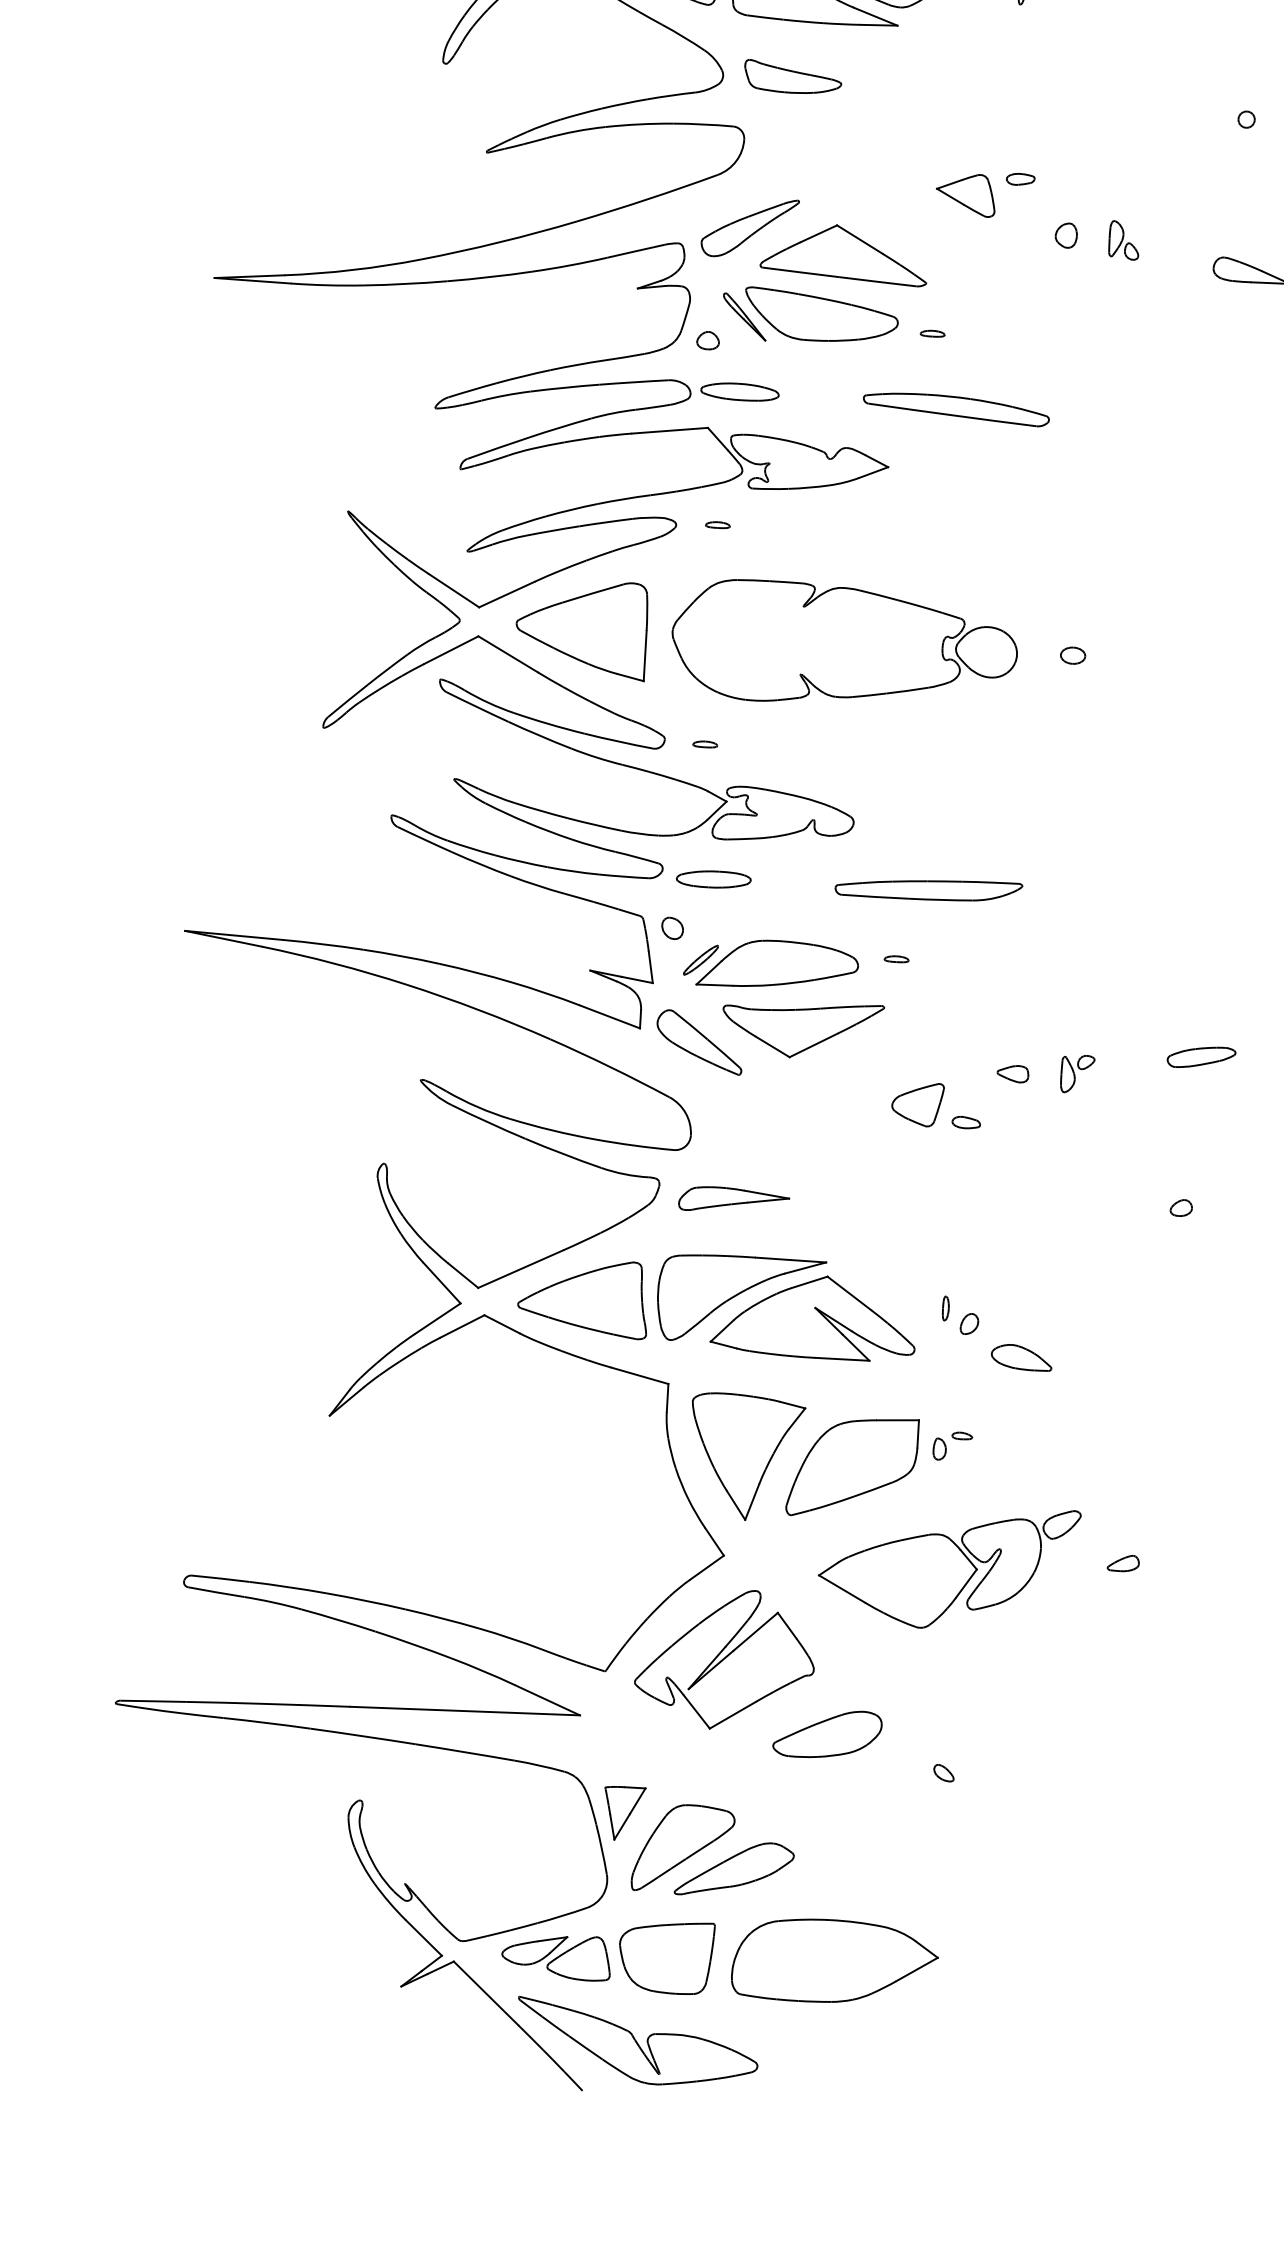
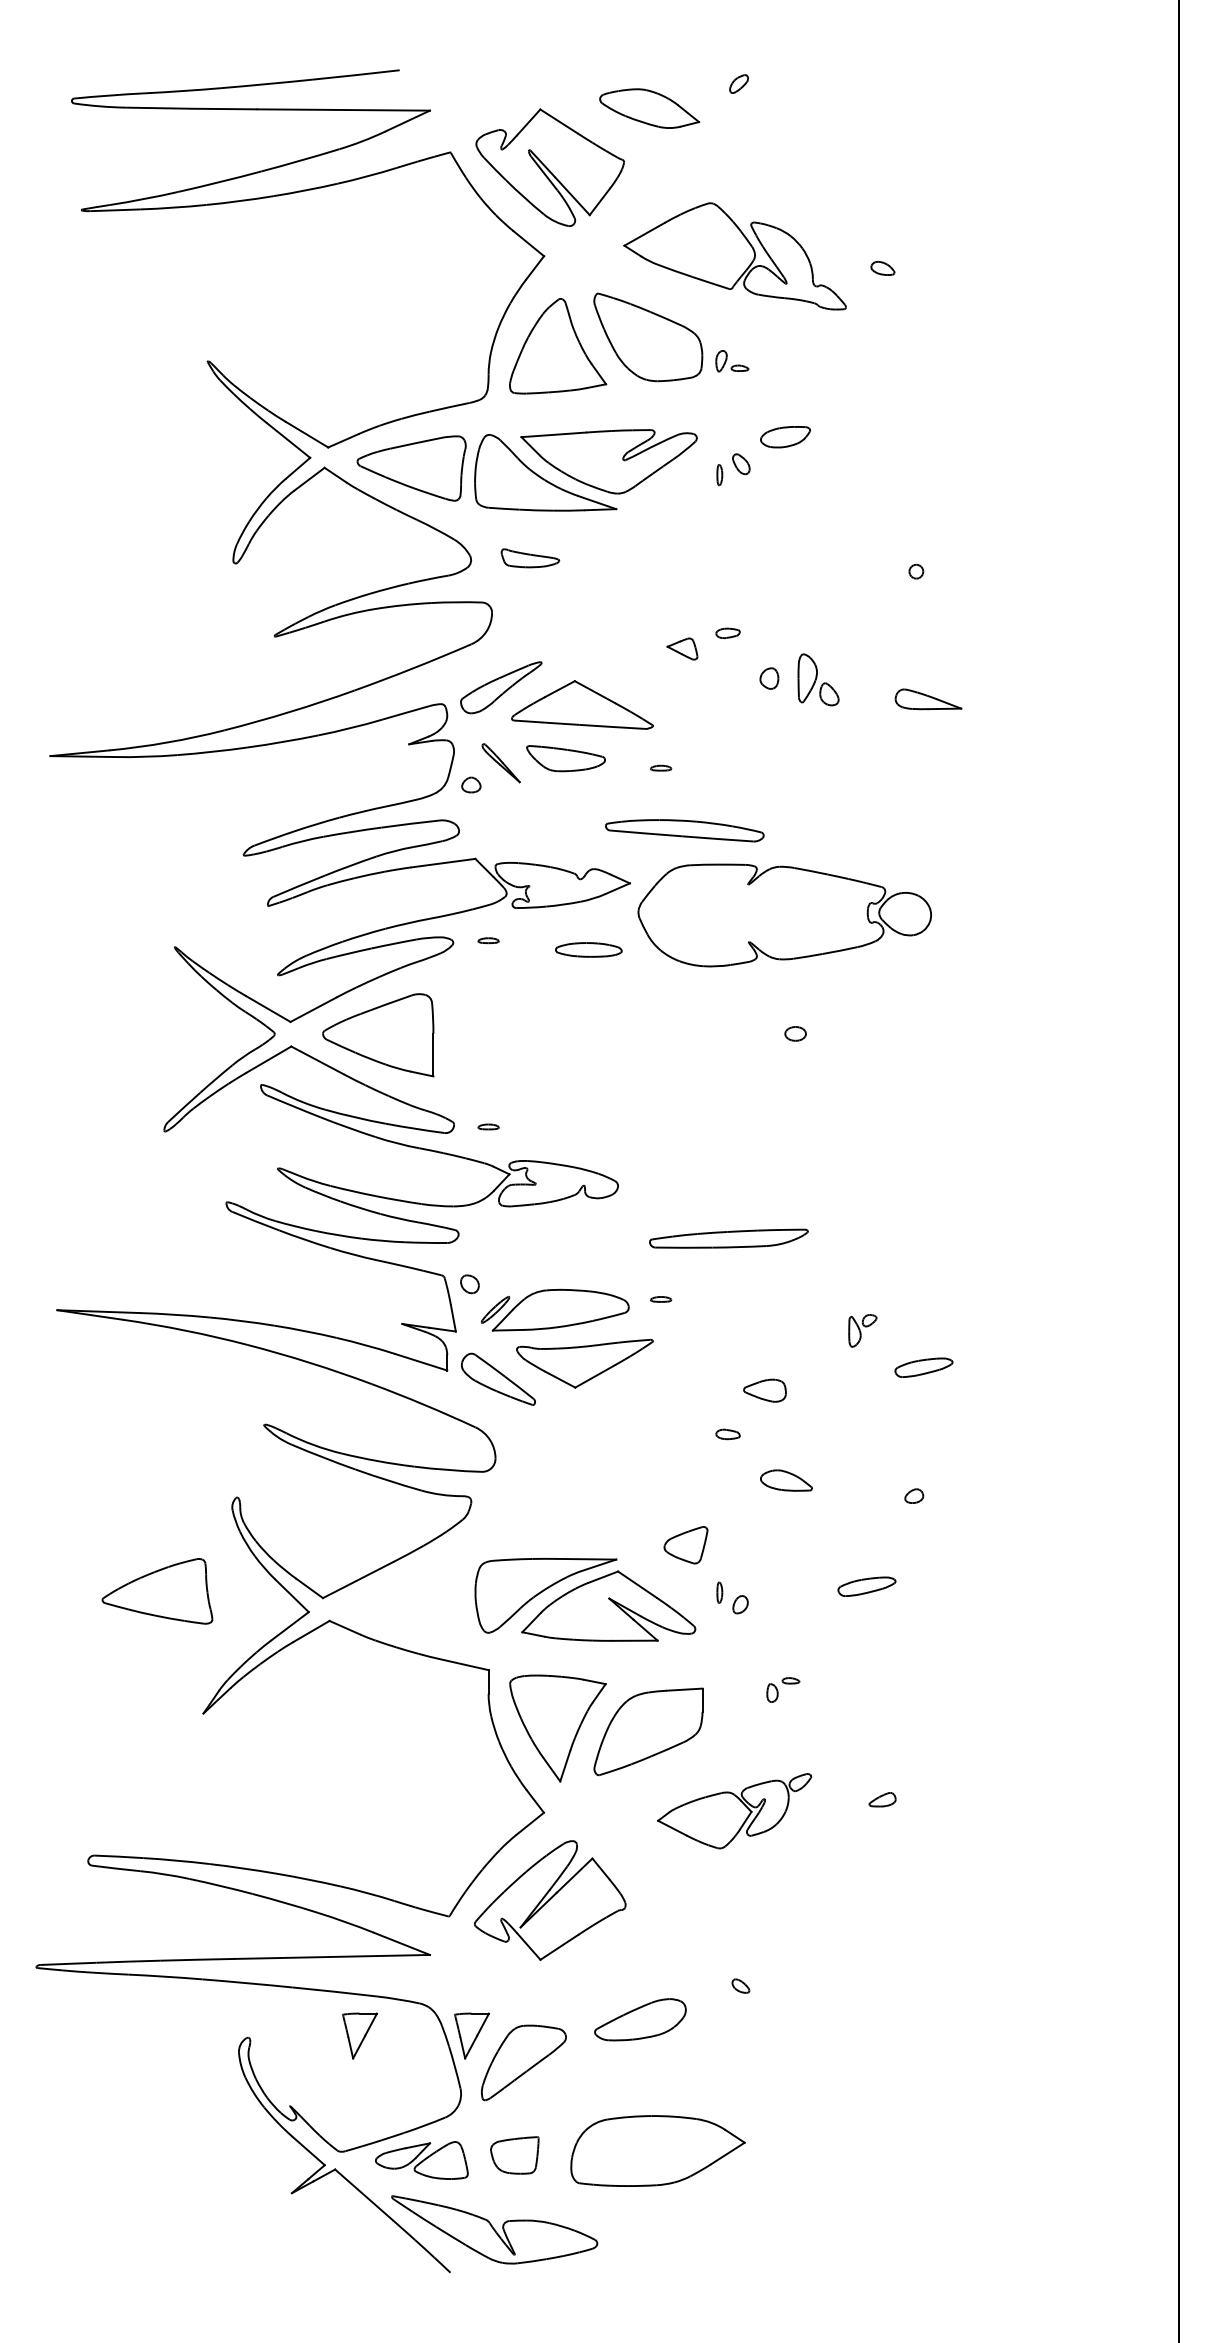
part: (793, 77) -> (530, 558), size x0.7
part: (966, 194) -> (682, 648), size x0.6
part: (1124, 239) -> (818, 679), size x1.6
part: (820, 315) -> (565, 758), size x0.6
part: (739, 391) -> (588, 949), moved
part: (844, 645) -> (784, 915), moved
part: (713, 879) -> (502, 1240), removed
part: (928, 889) -> (728, 1238), moved
part: (1013, 1073) -> (765, 1390), size x1.6
part: (1077, 1073) -> (862, 1330), moved
part: (917, 1104) -> (685, 1545), moved
part: (733, 1200) -> (534, 1511), removed
part: (583, 1298) -> (157, 1591), moved
part: (1119, 1311) -> (866, 1586), added
part: (1021, 1357) -> (786, 1480), moved
part: (952, 1445) -> (783, 1689), moved
part: (948, 1567) -> (734, 1811), size x0.7
part: (827, 1733) -> (640, 2019), moved
part: (491, 1805) -> (359, 2035), added
part: (734, 1869) -> (568, 2077), removed
part: (665, 1957) -> (514, 2155), size x0.6

